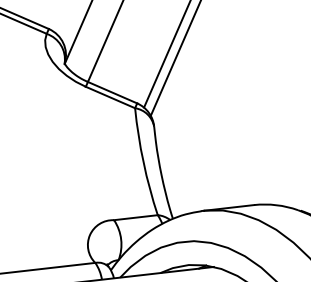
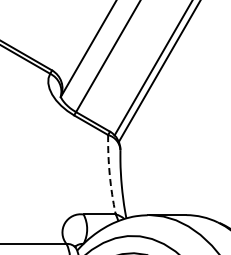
arc: (143, 163) -> (109, 175), solid -> dashed

